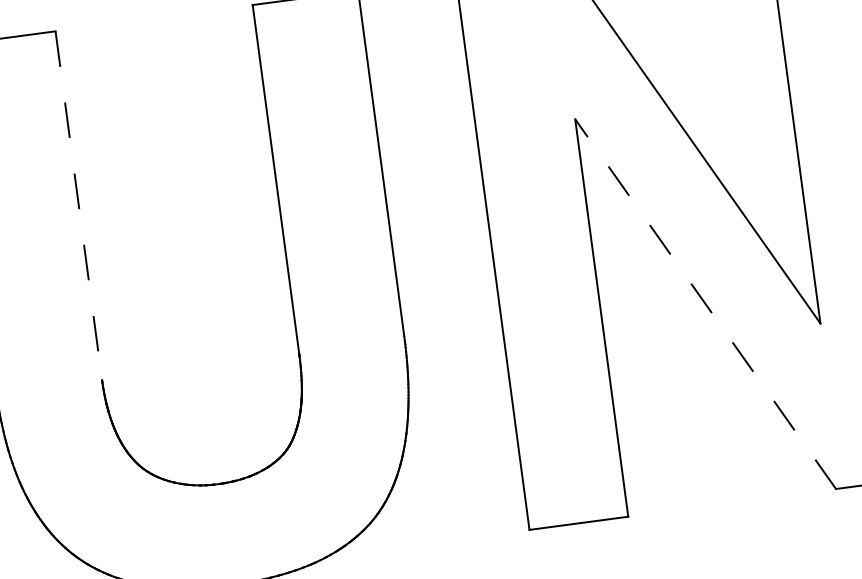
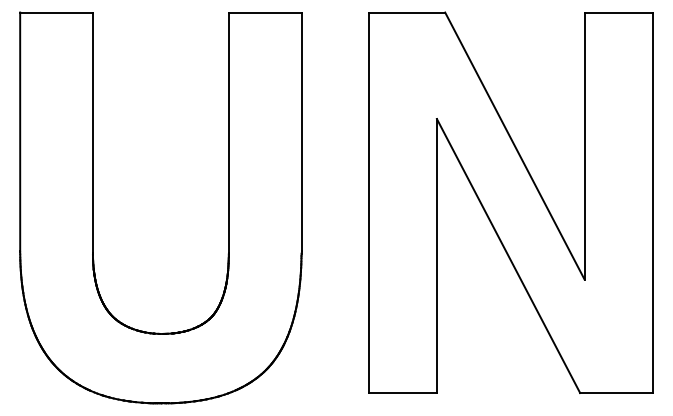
line: (78, 206) -> (92, 133), dashed -> solid
line: (705, 304) -> (508, 256), dashed -> solid

